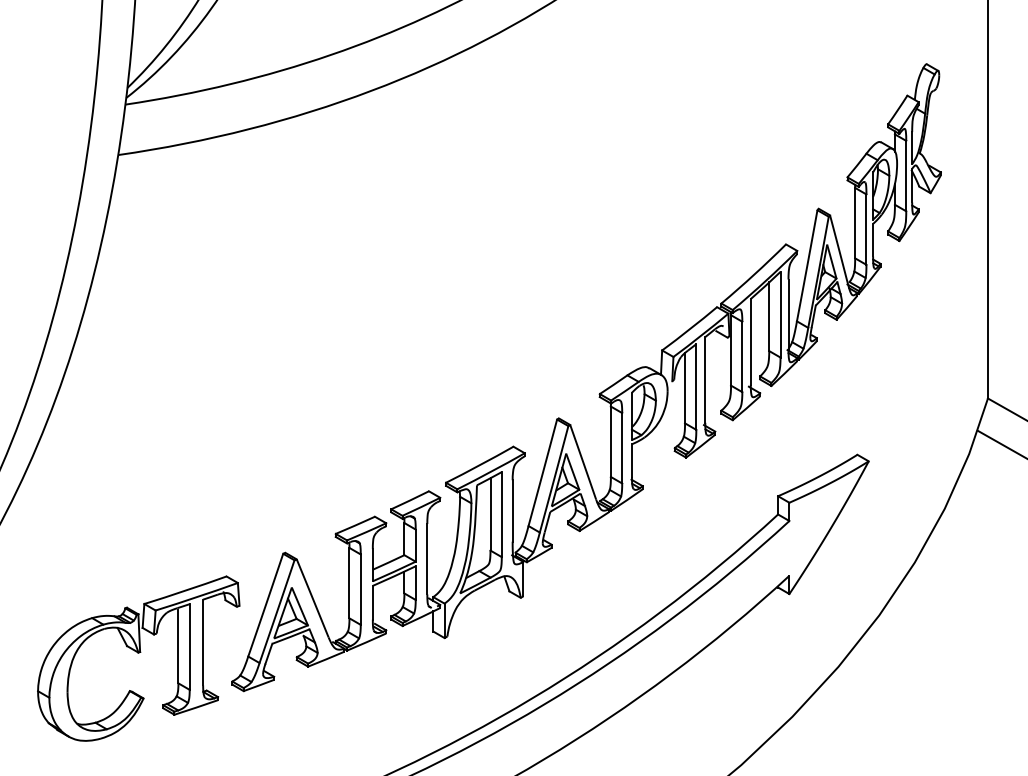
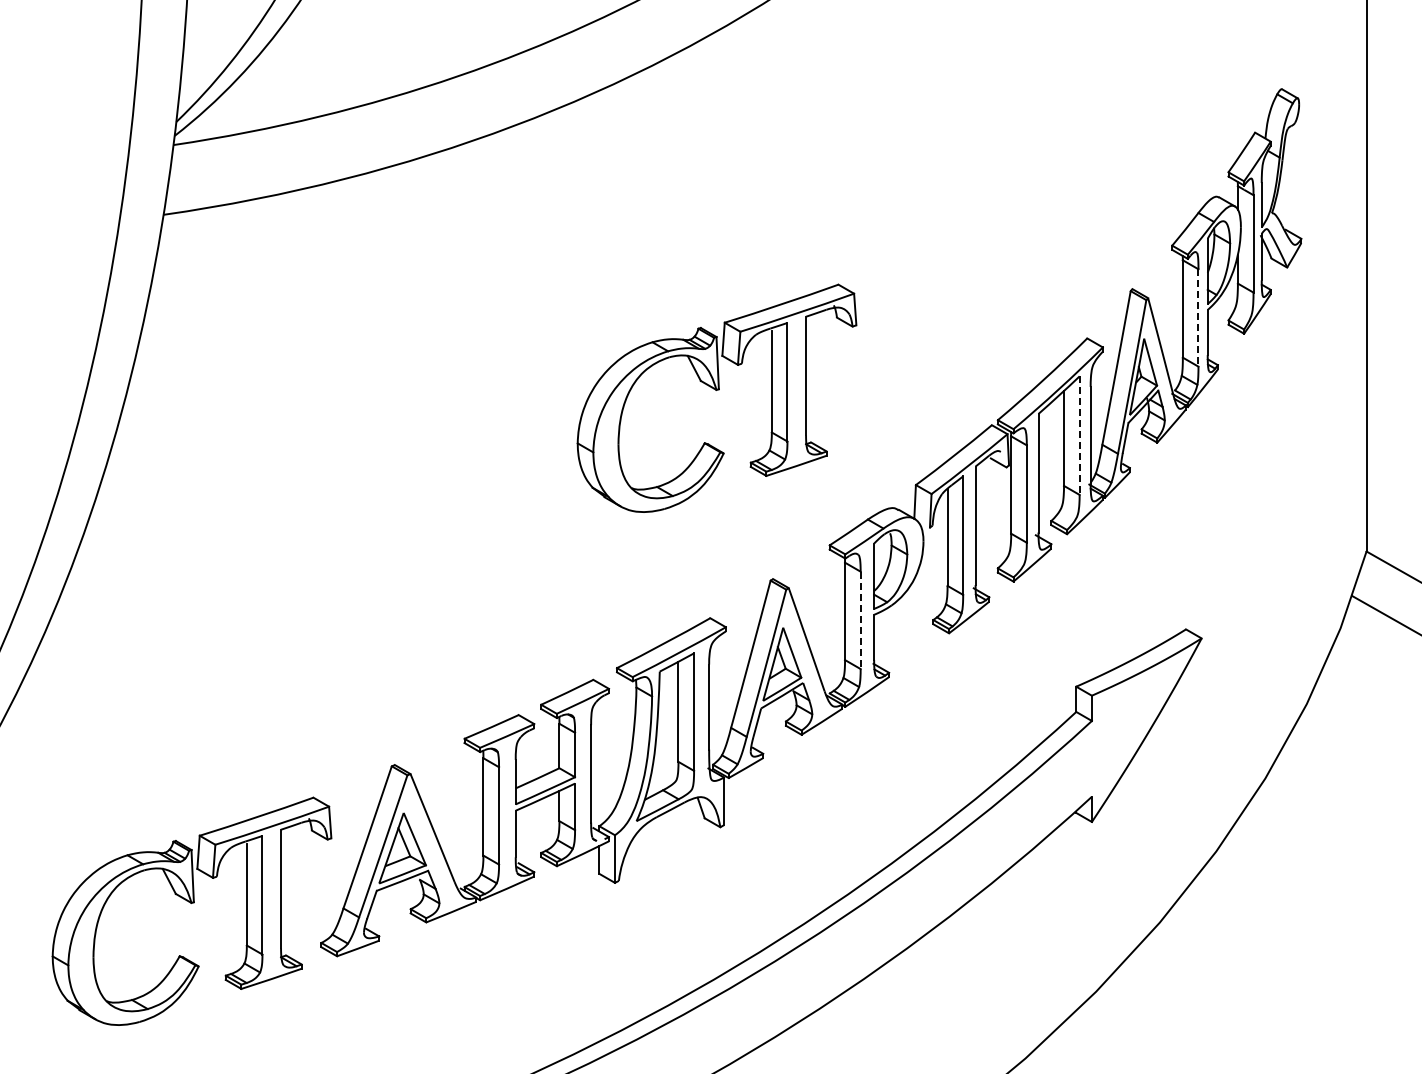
line: (866, 229) -> (1198, 317), solid -> dashed
part: (517, 282) -> (716, 390), added
line: (780, 315) -> (1079, 436), solid -> dashed
line: (622, 448) -> (860, 620), solid -> dashed

